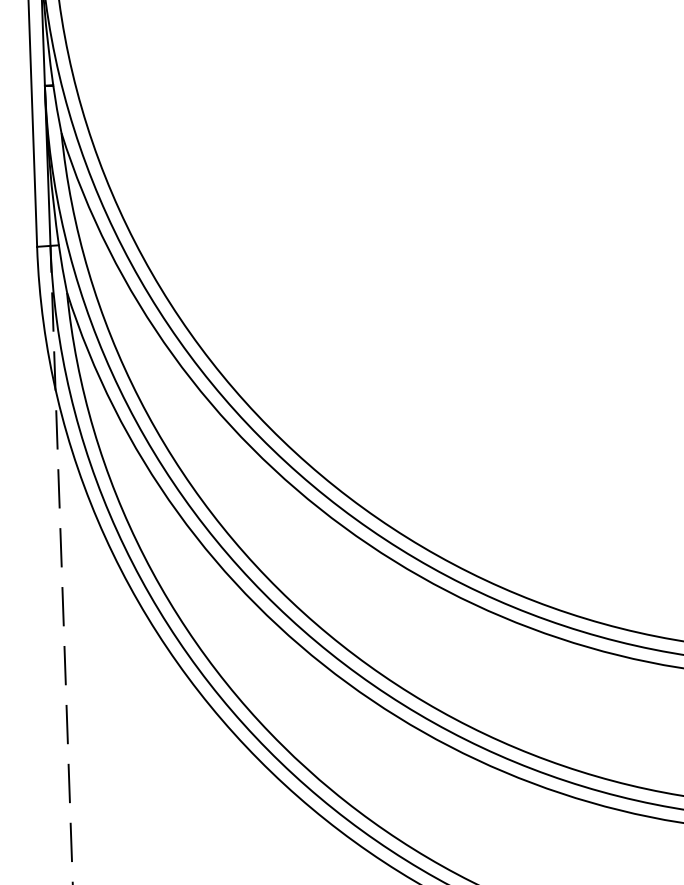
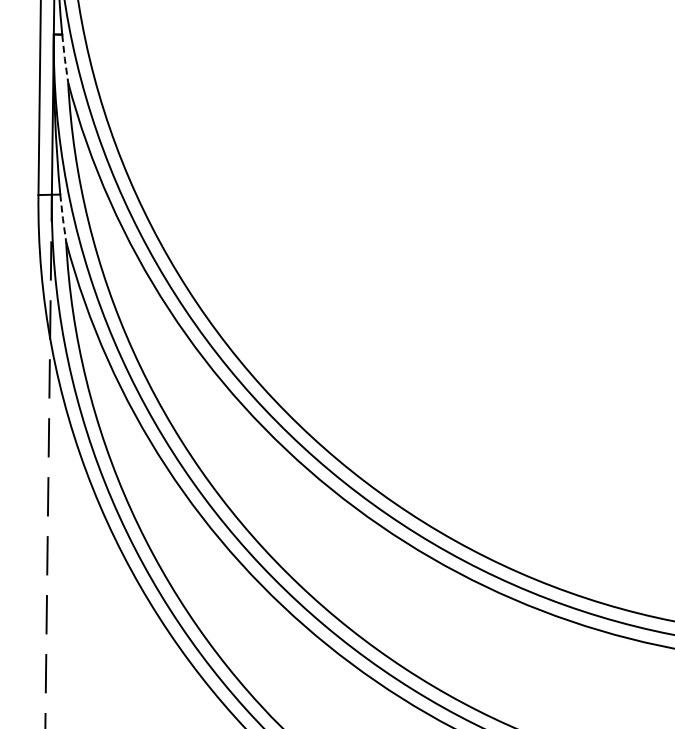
line: (56, 109) -> (64, 58), solid -> dashed
line: (62, 268) -> (62, 217), solid -> dashed

